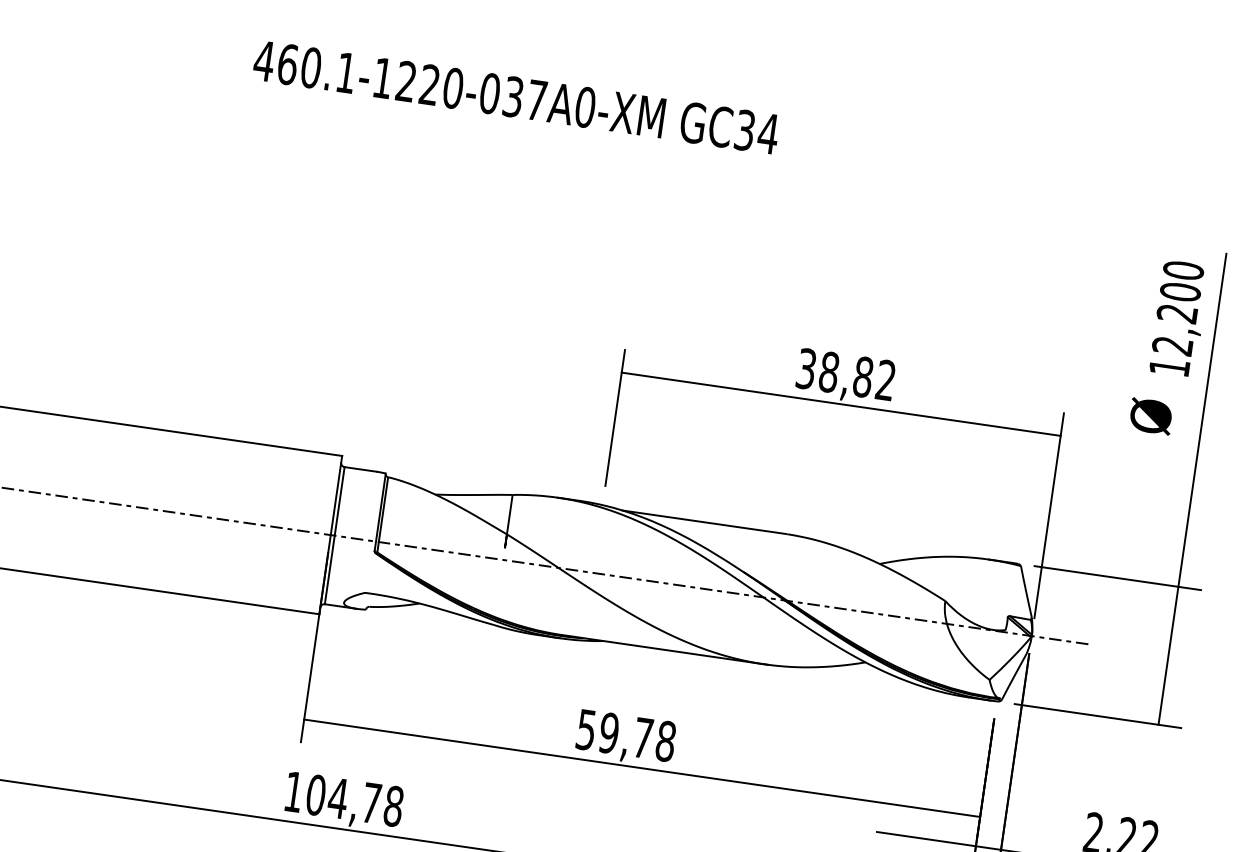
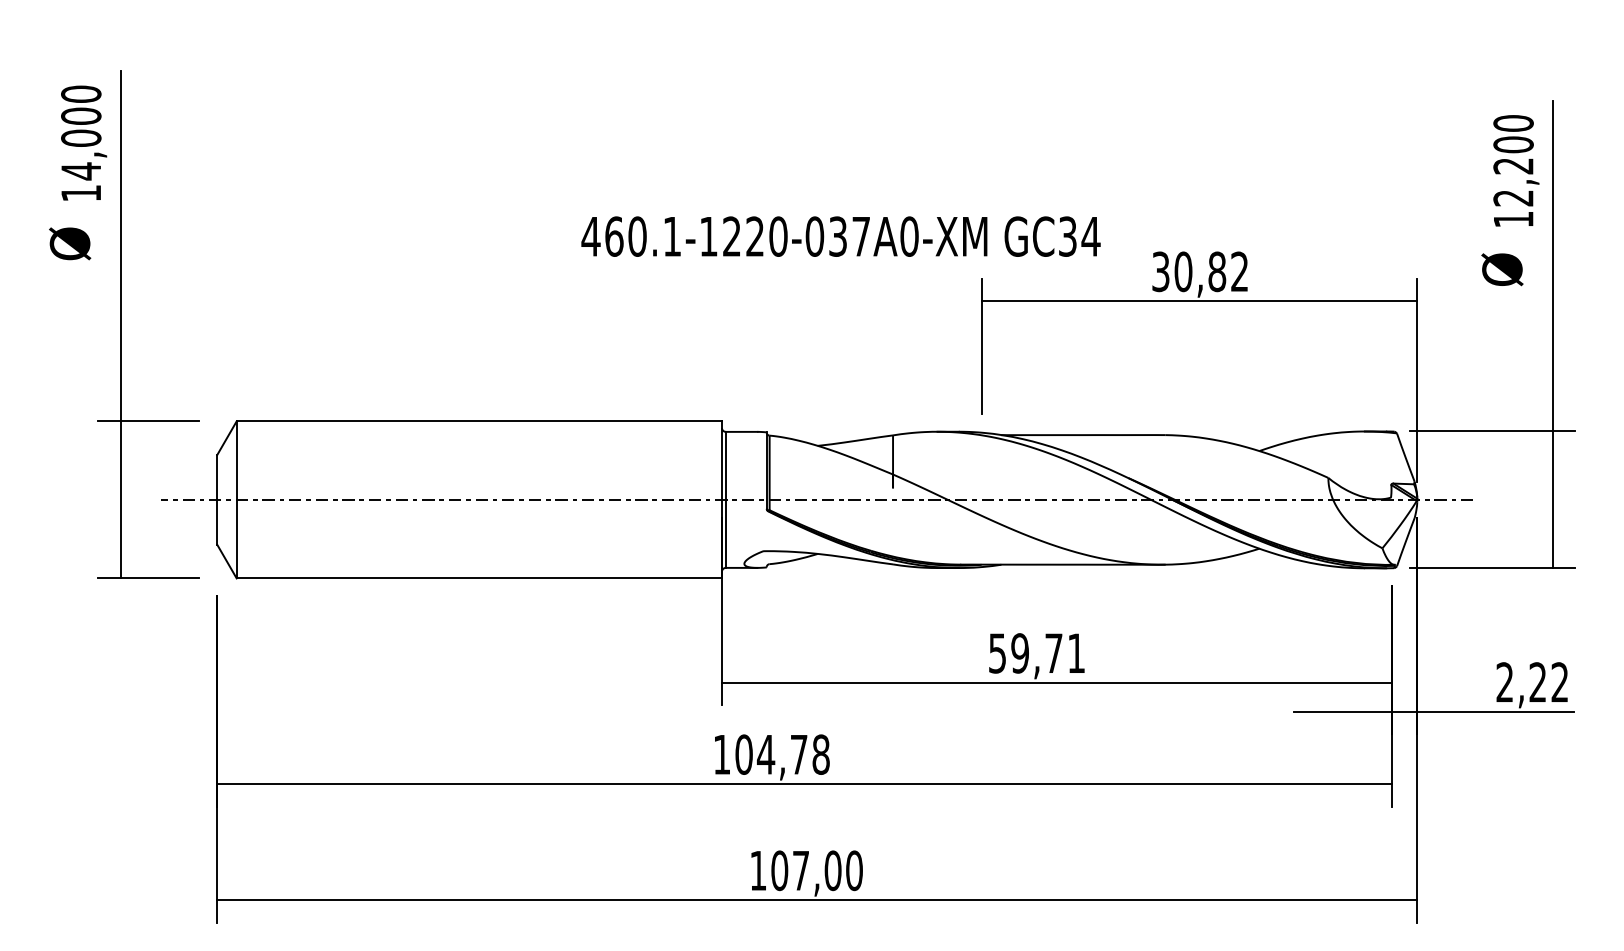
text: (515, 97) -> (840, 236), moved
text: (829, 371) -> (1183, 271), 38,82 -> 30,82
text: (665, 741) -> (1076, 653), 59,78 -> 59,71

